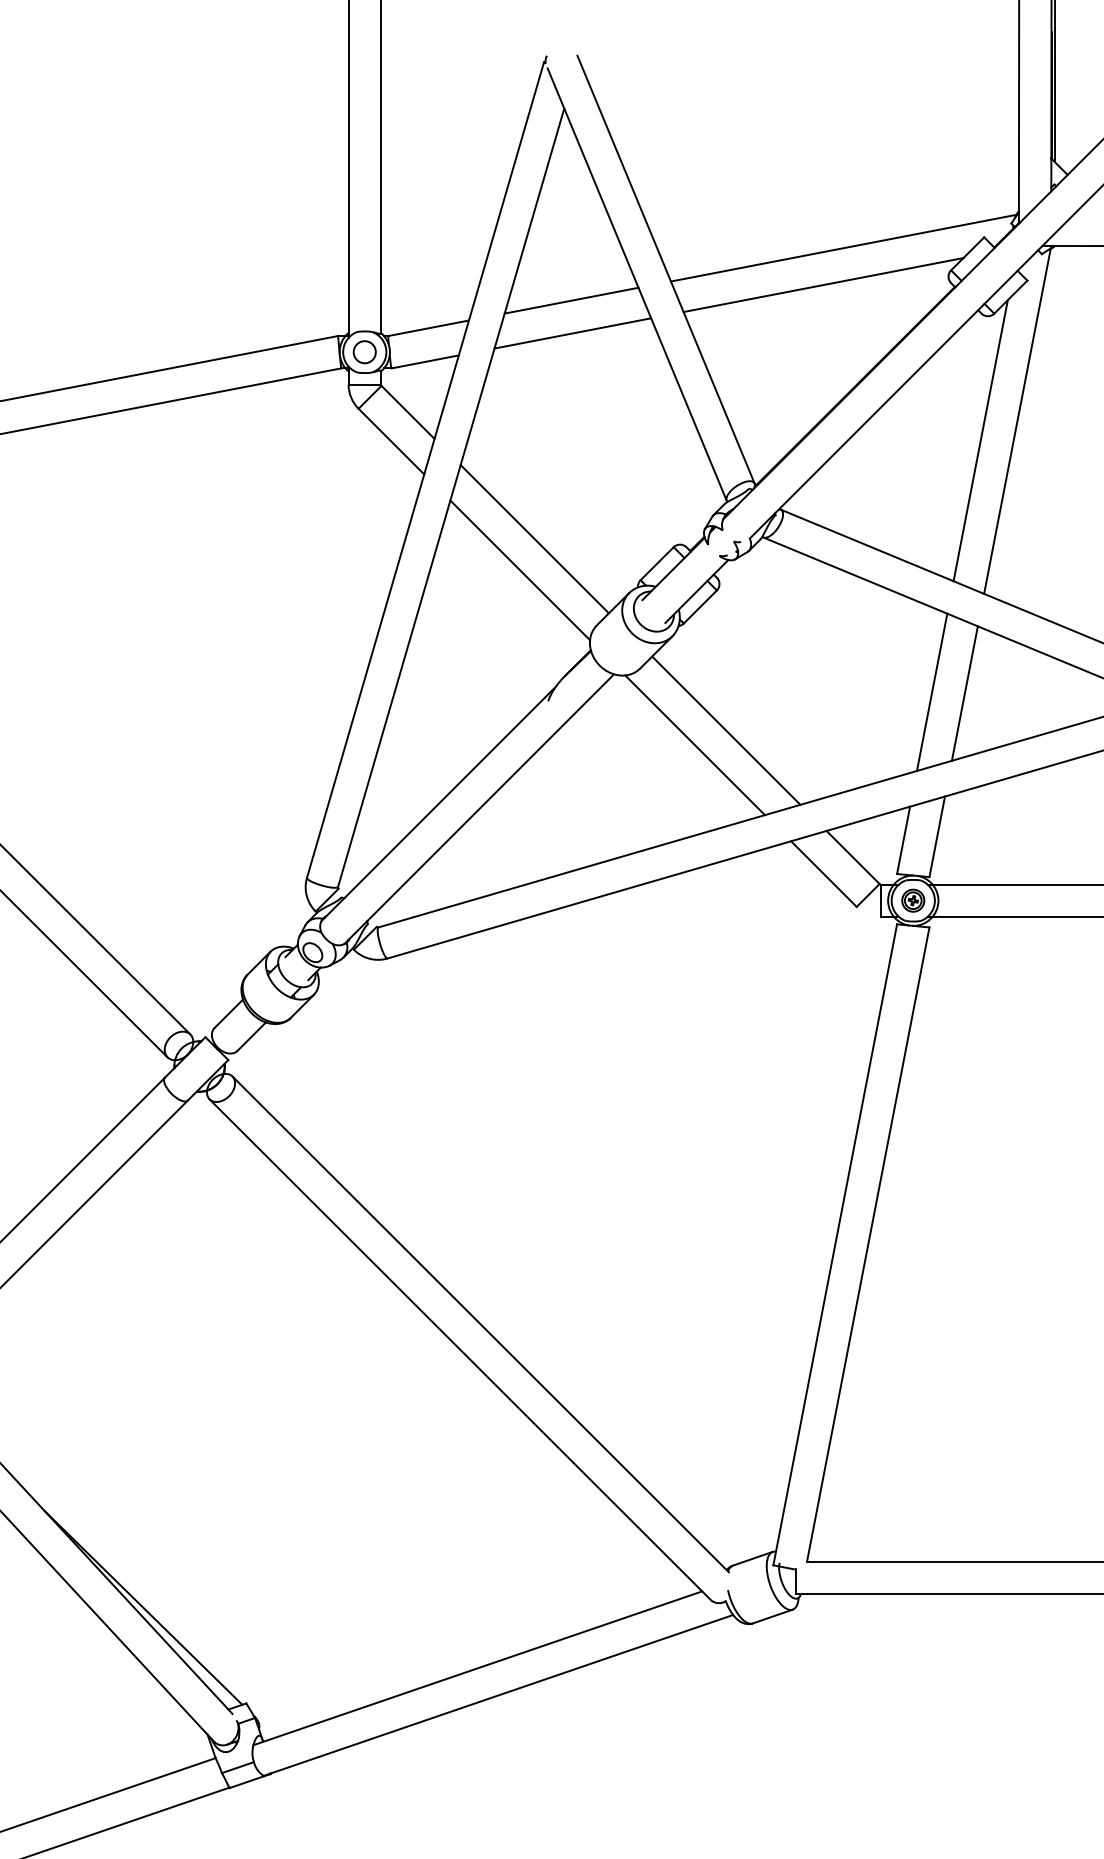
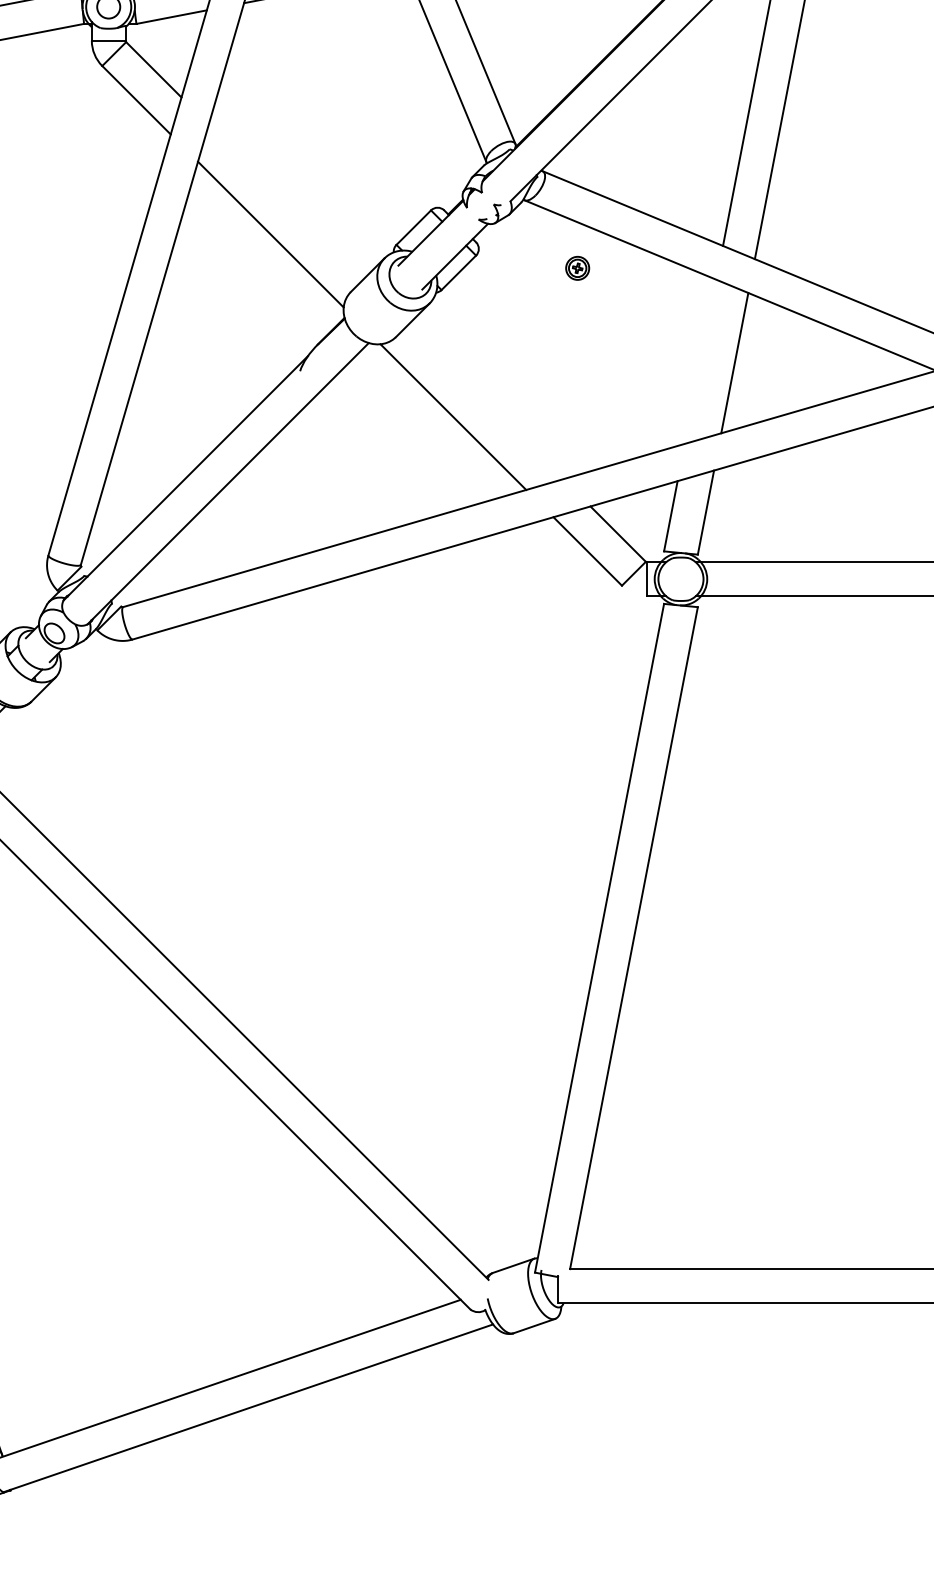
line: (534, 539) -> (285, 202), removed
line: (931, 691) -> (699, 360), removed
line: (726, 730) -> (486, 401), removed
part: (913, 900) -> (577, 268), moved

